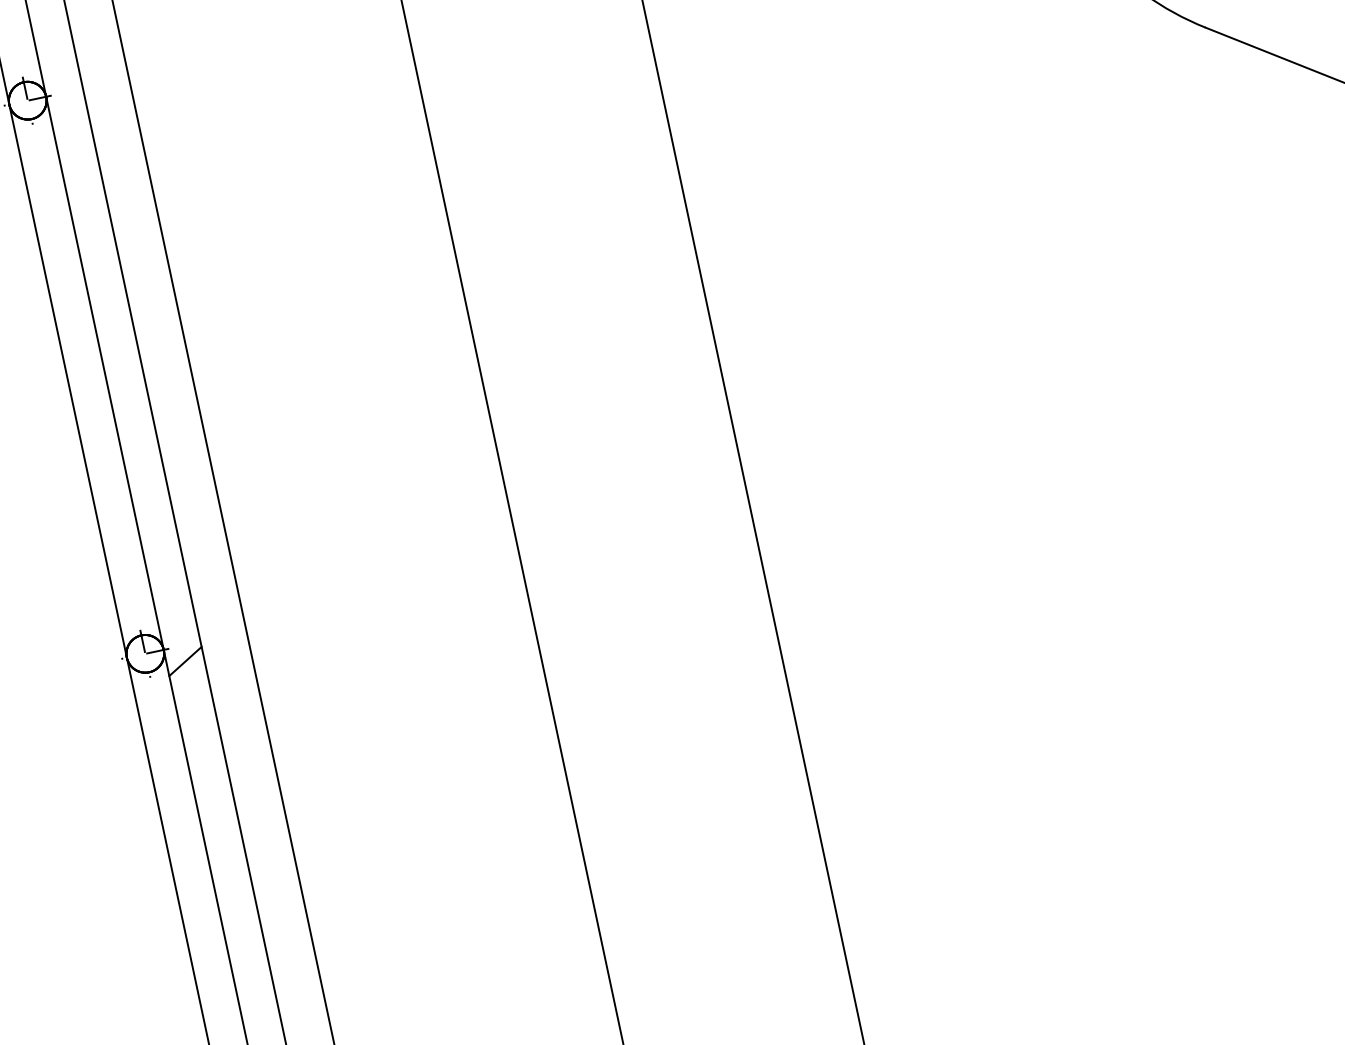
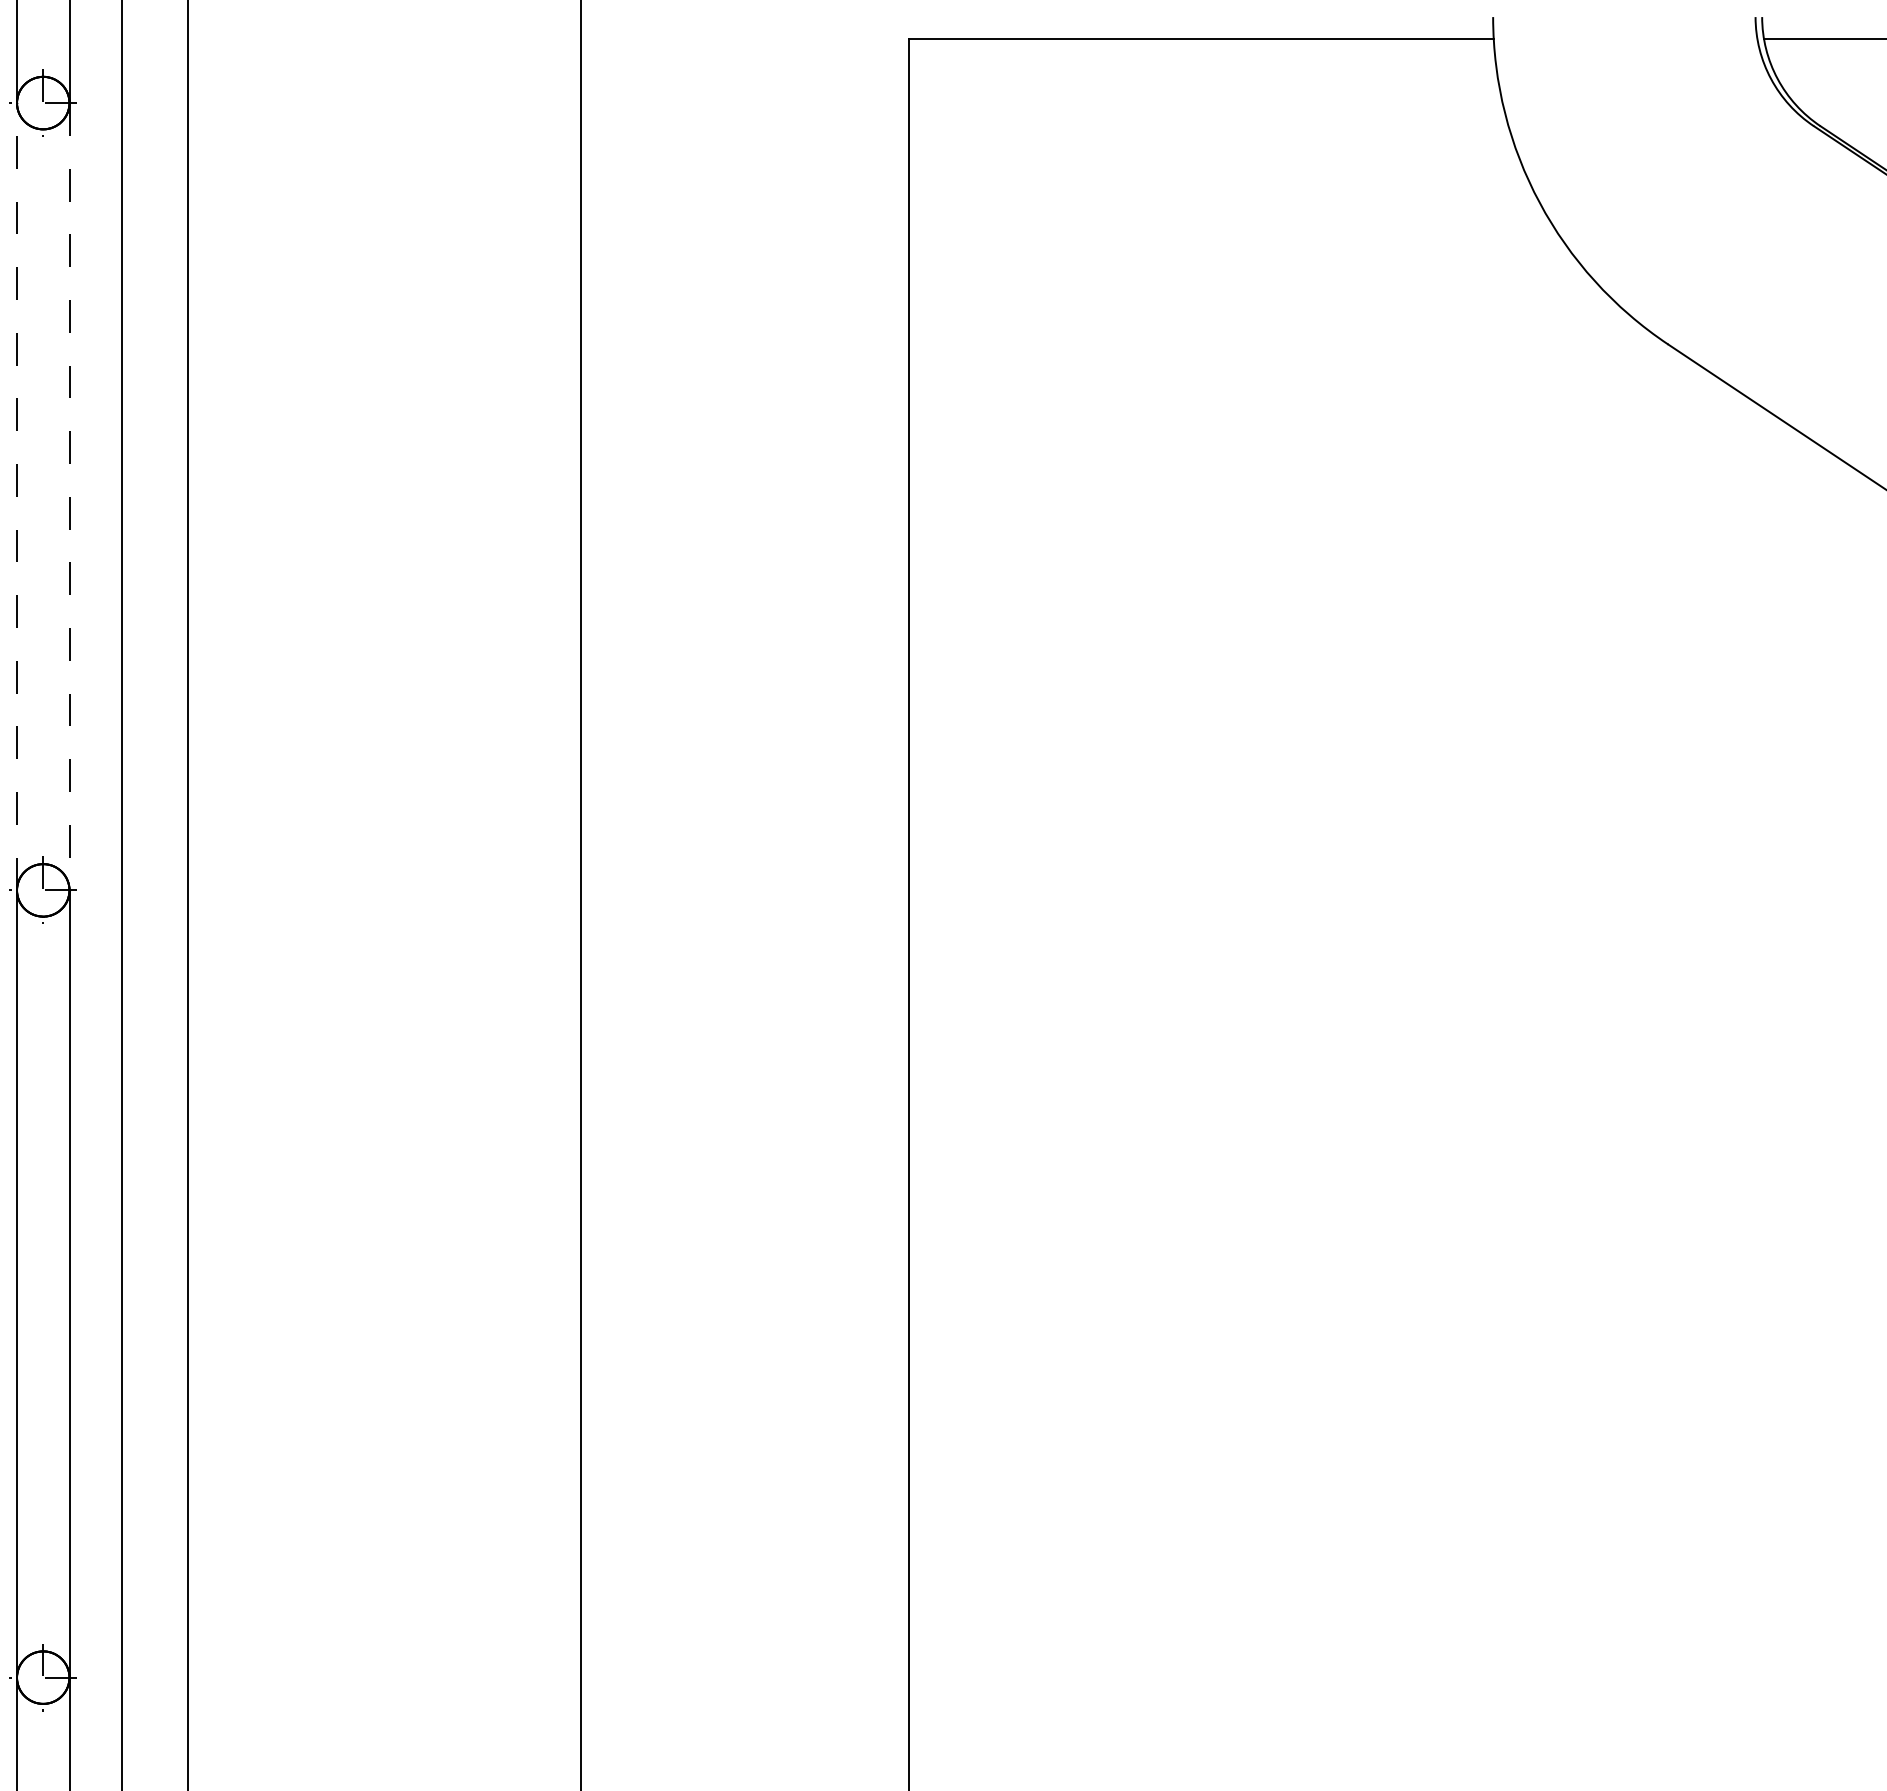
line: (104, 373) -> (69, 496), solid -> dashed
line: (68, 380) -> (17, 496), solid -> dashed
line: (185, 661) -> (95, 912), removed

